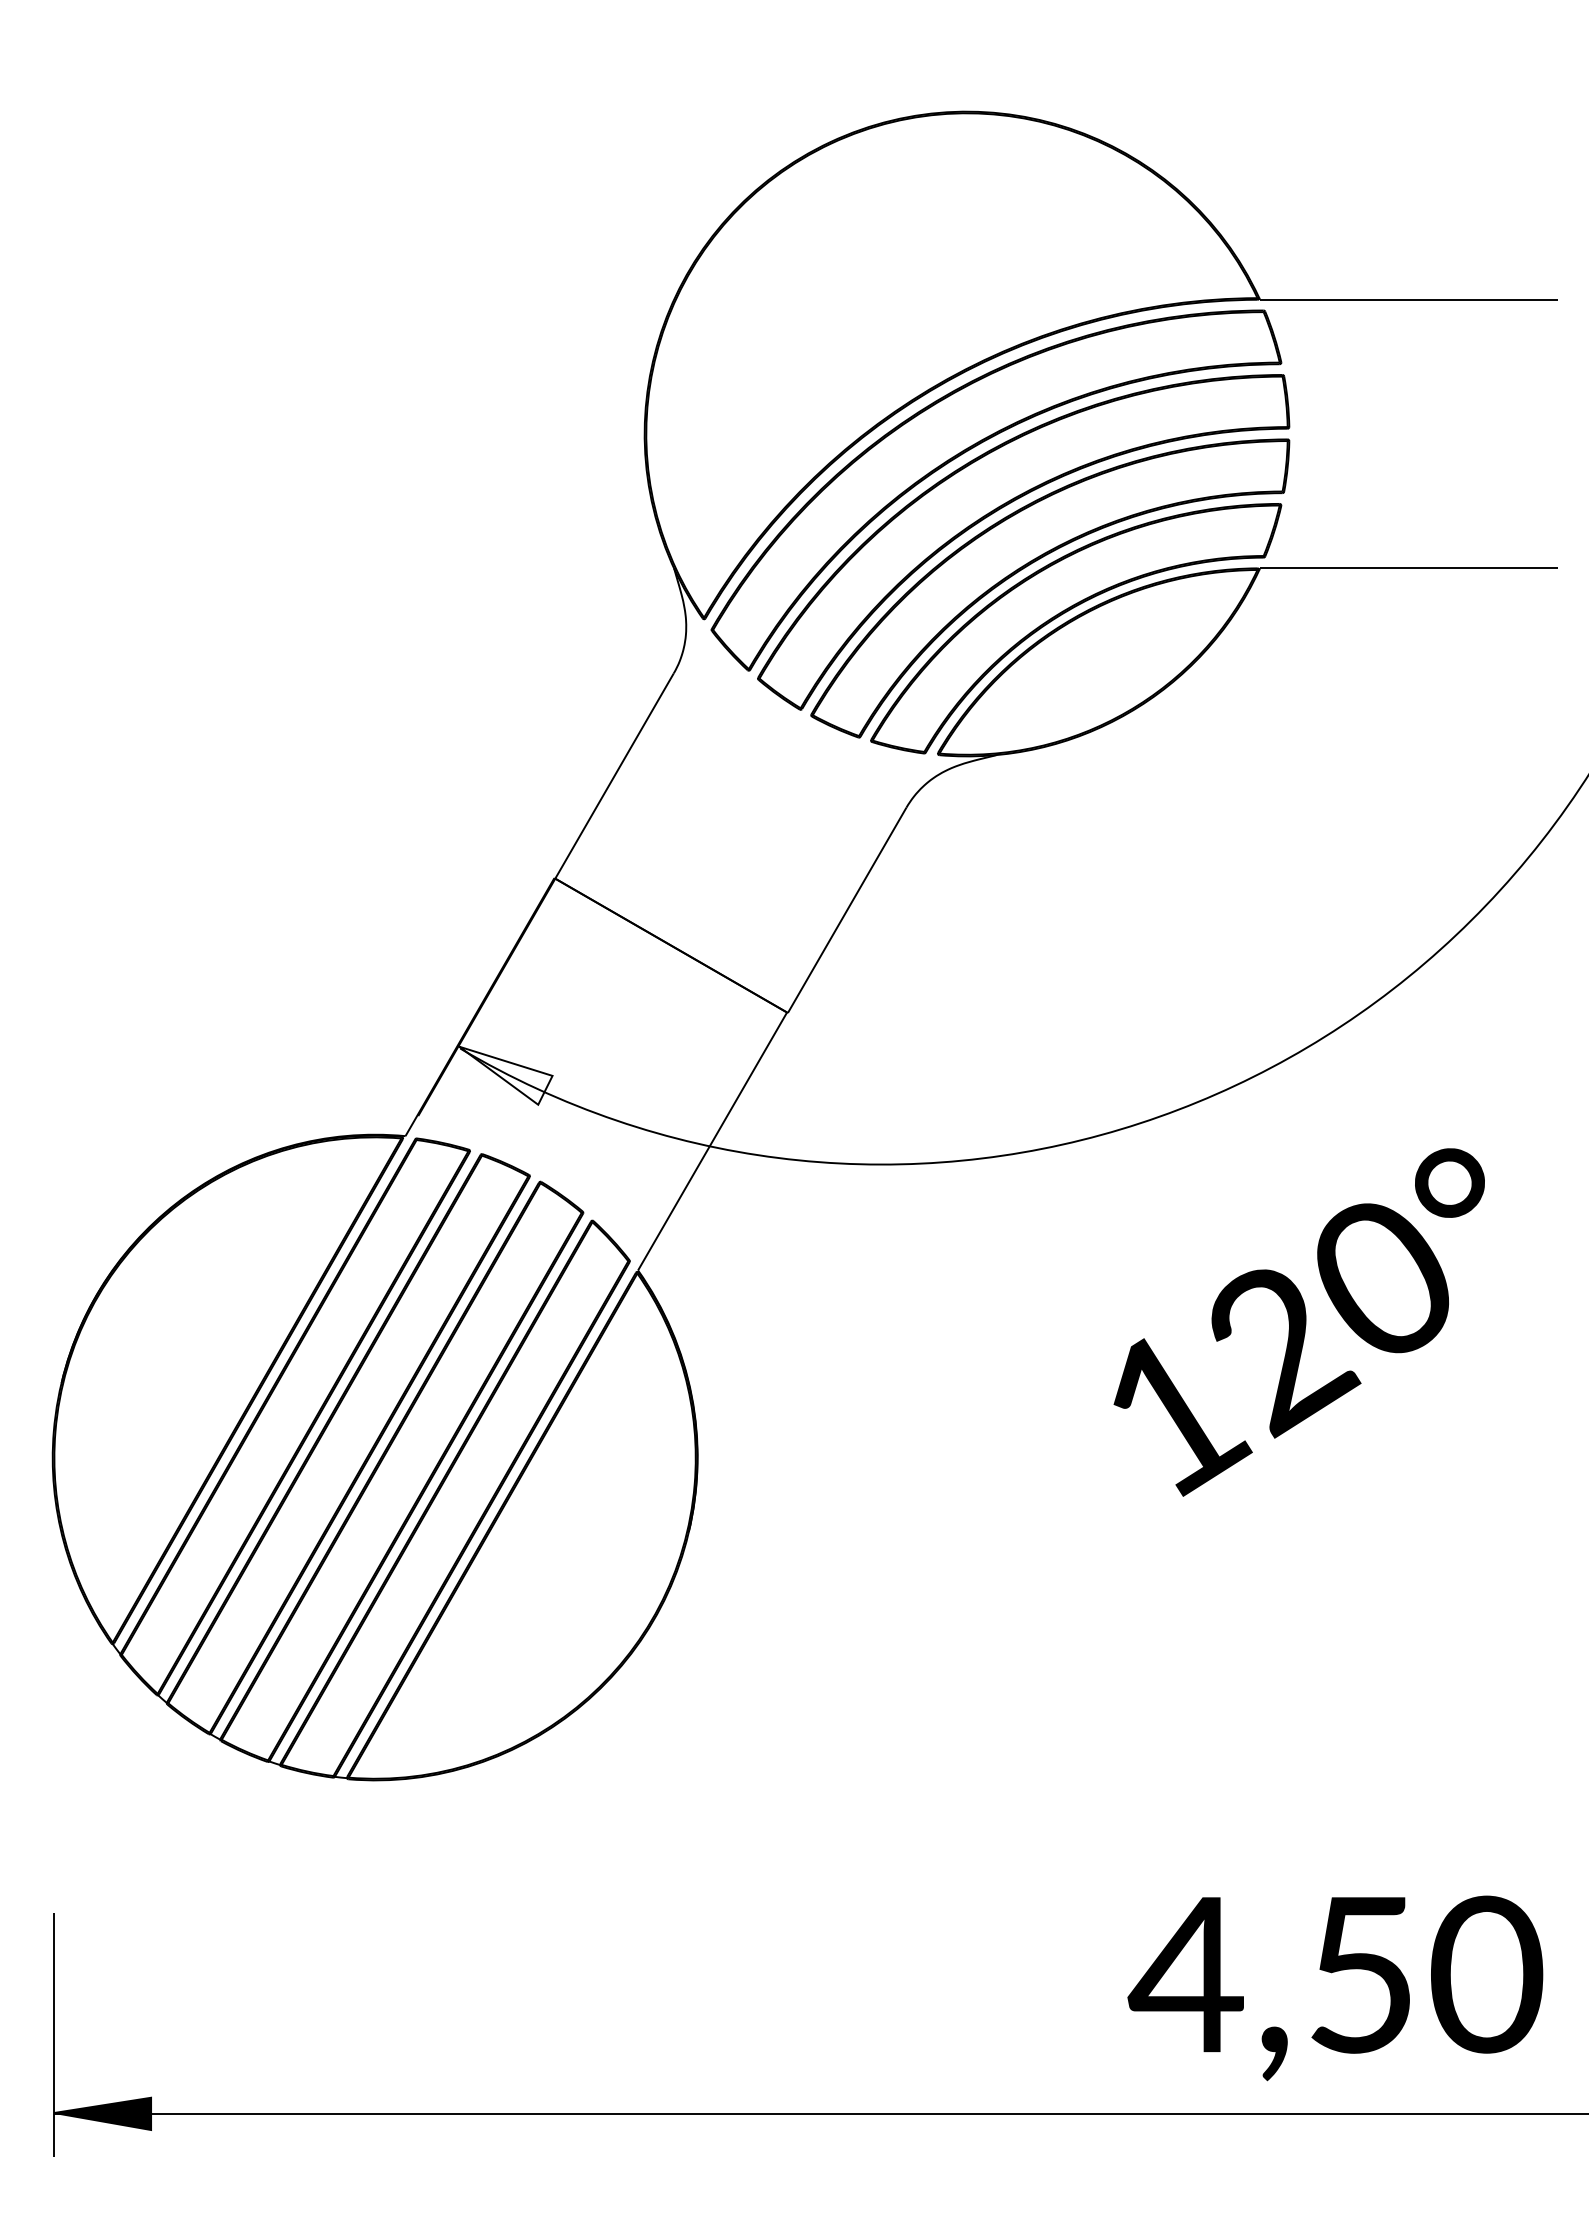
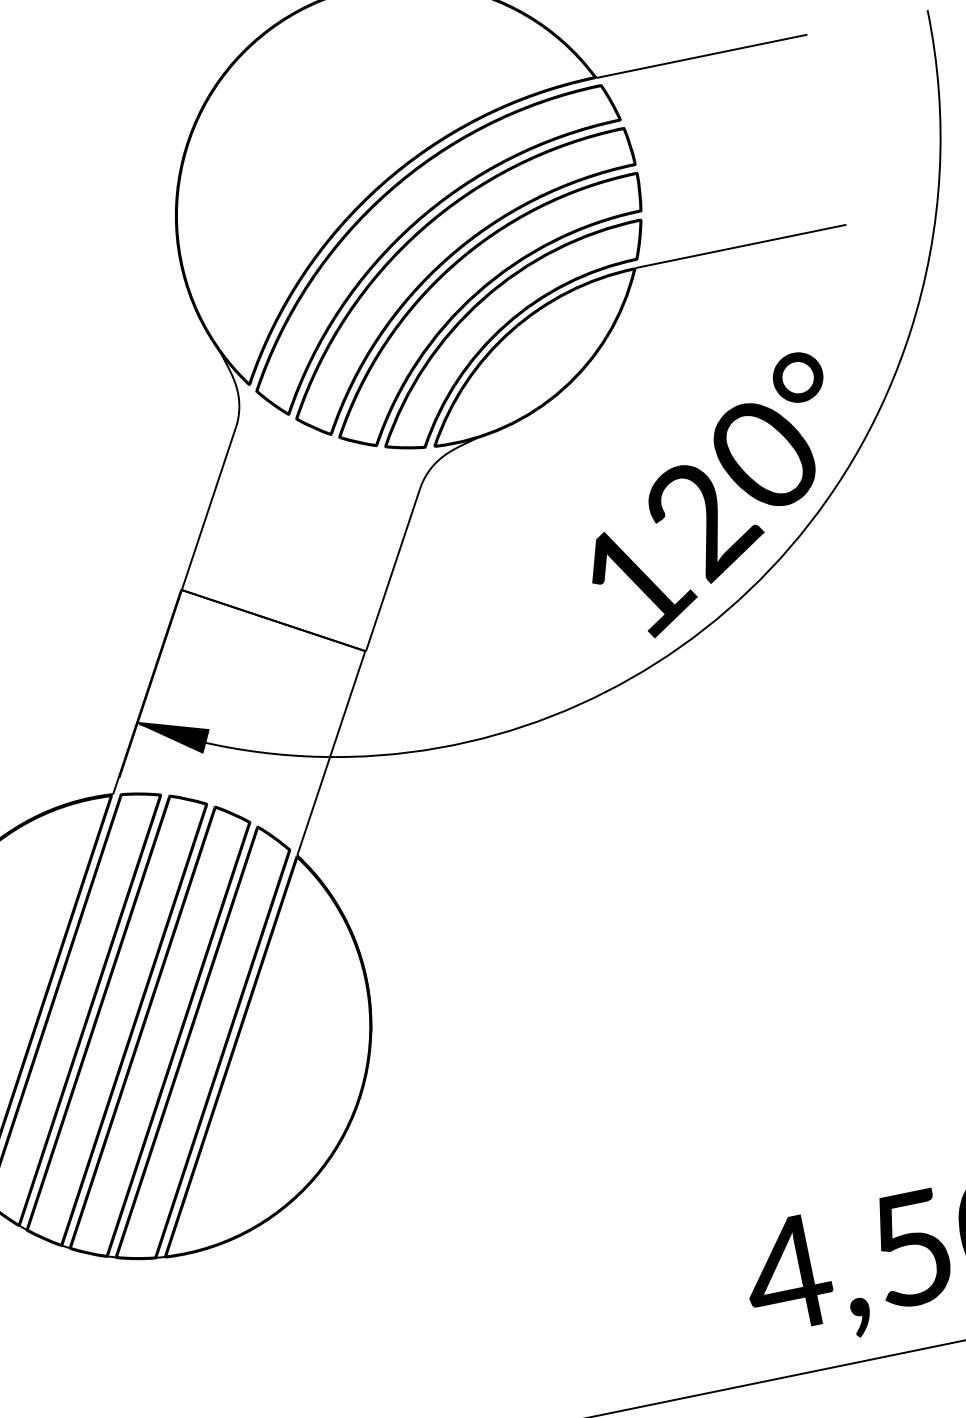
fill: (505, 1075) -> (175, 736), added
text: (1298, 1322) -> (711, 498), moved

